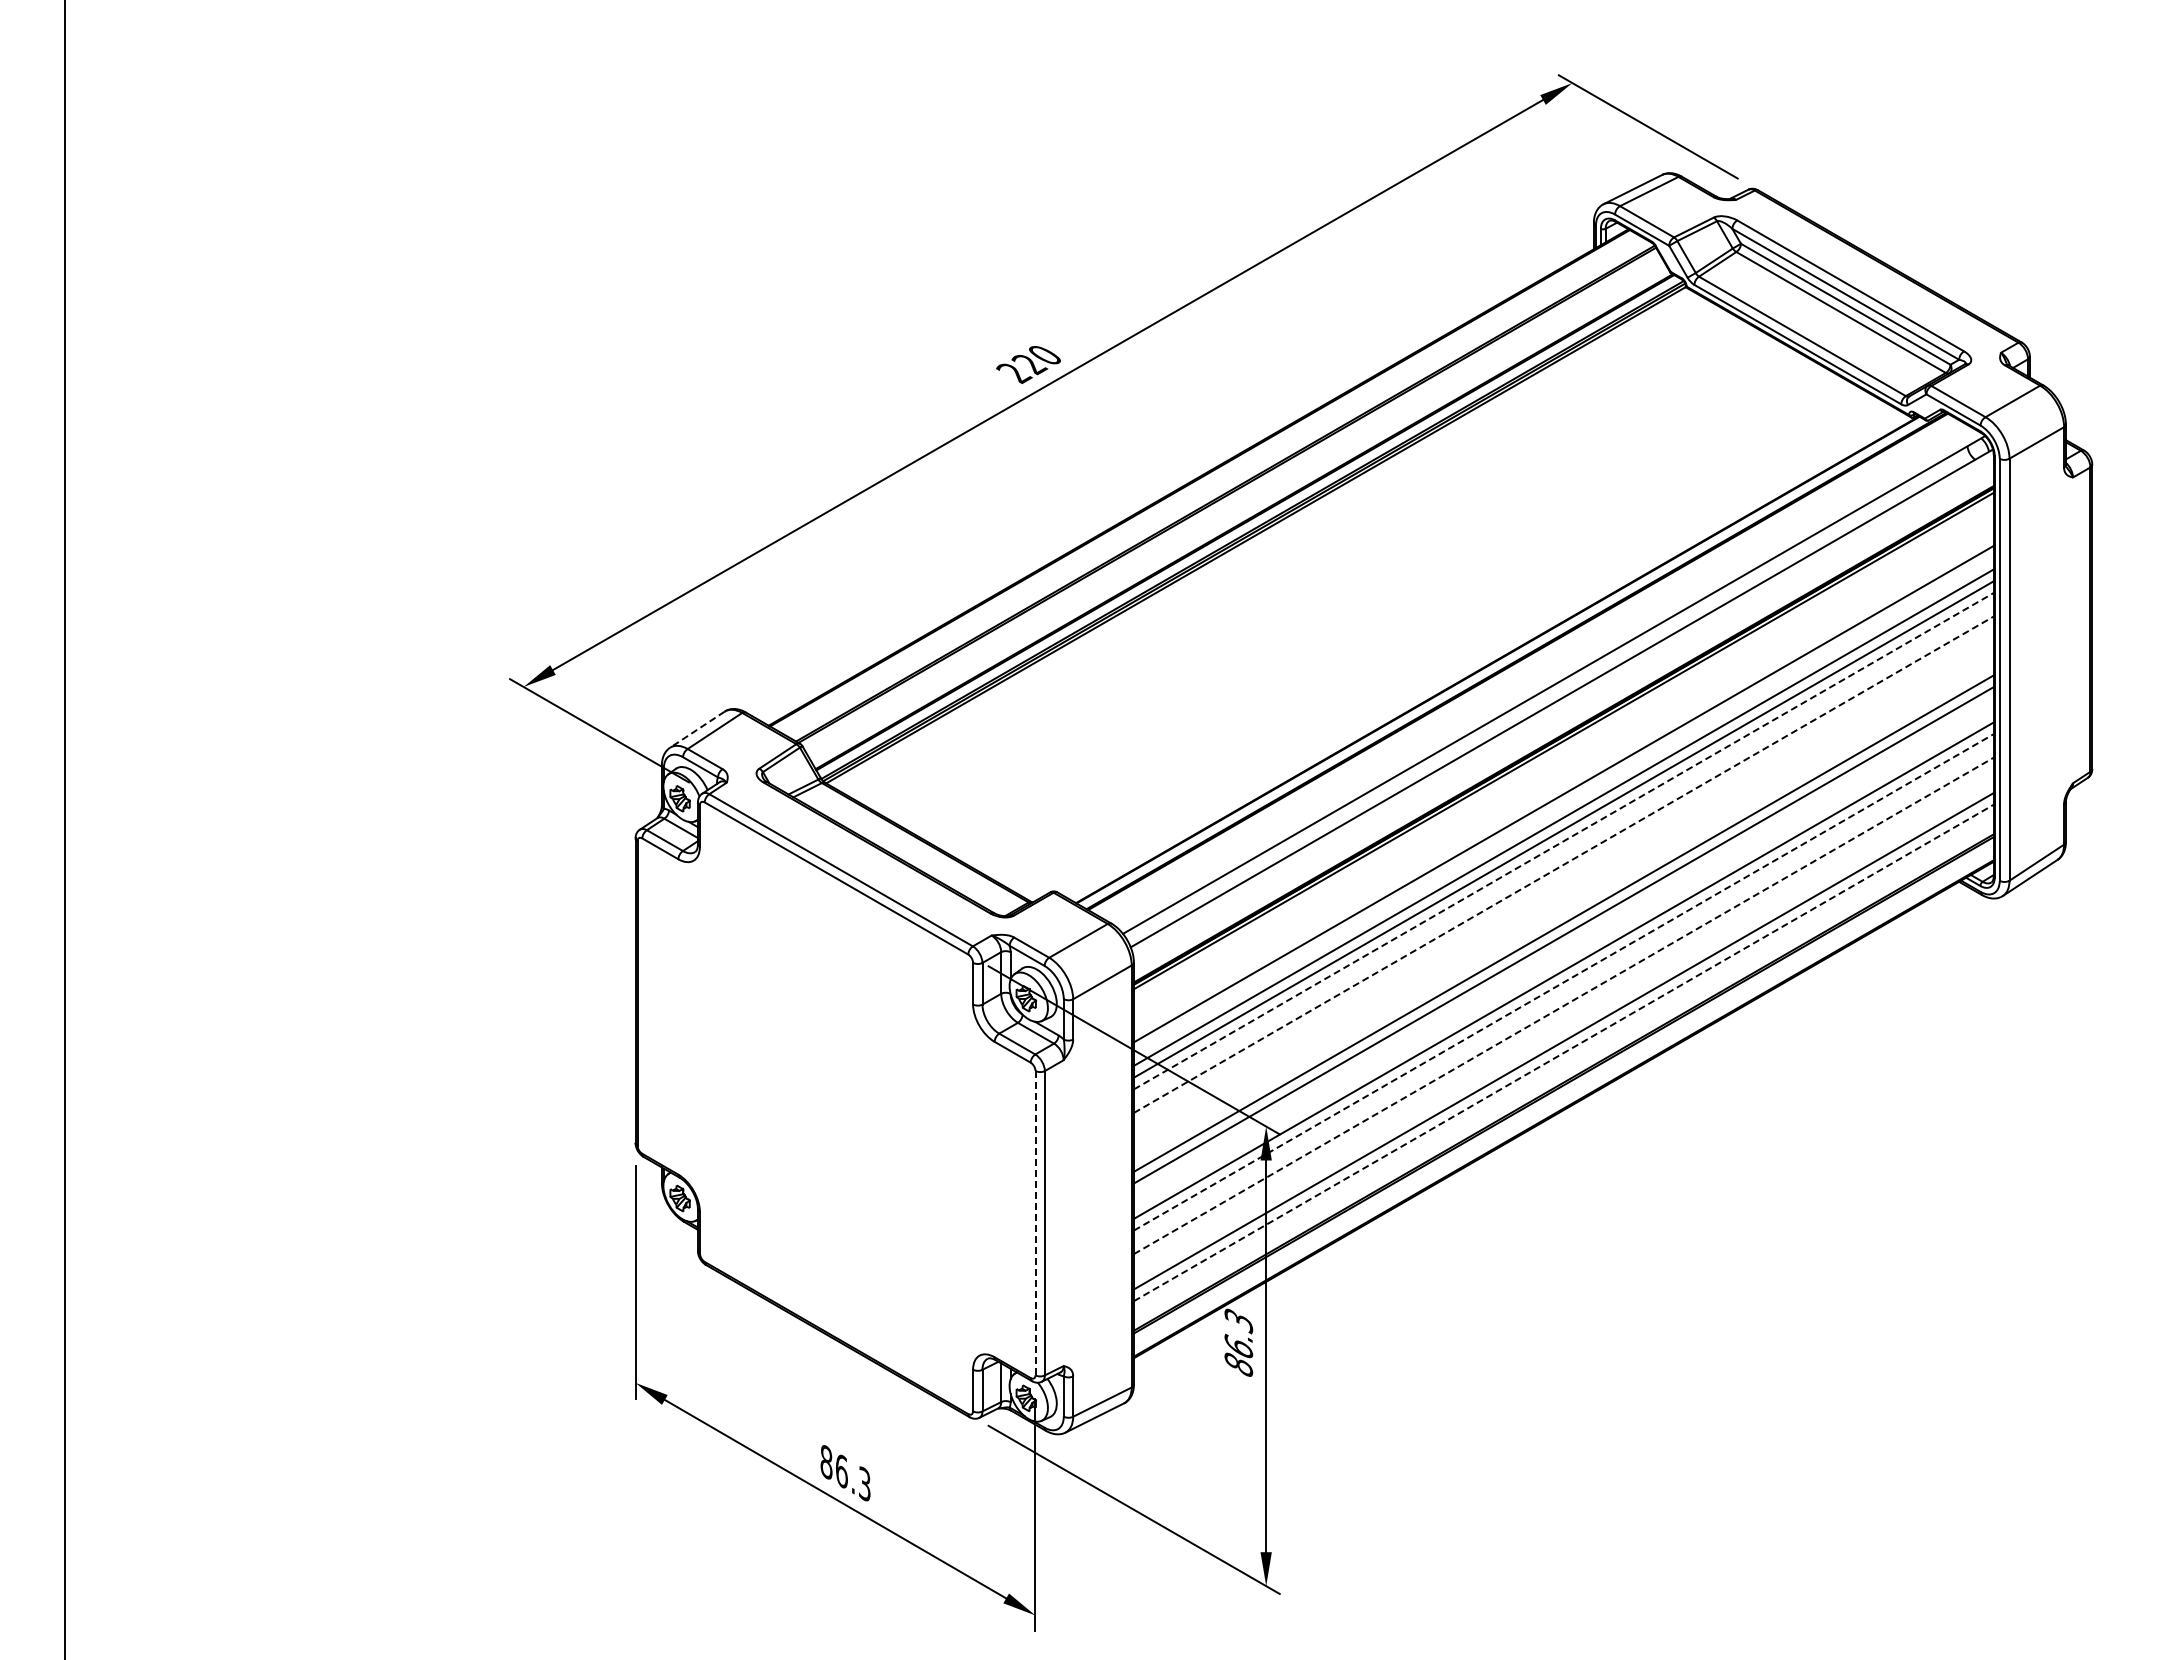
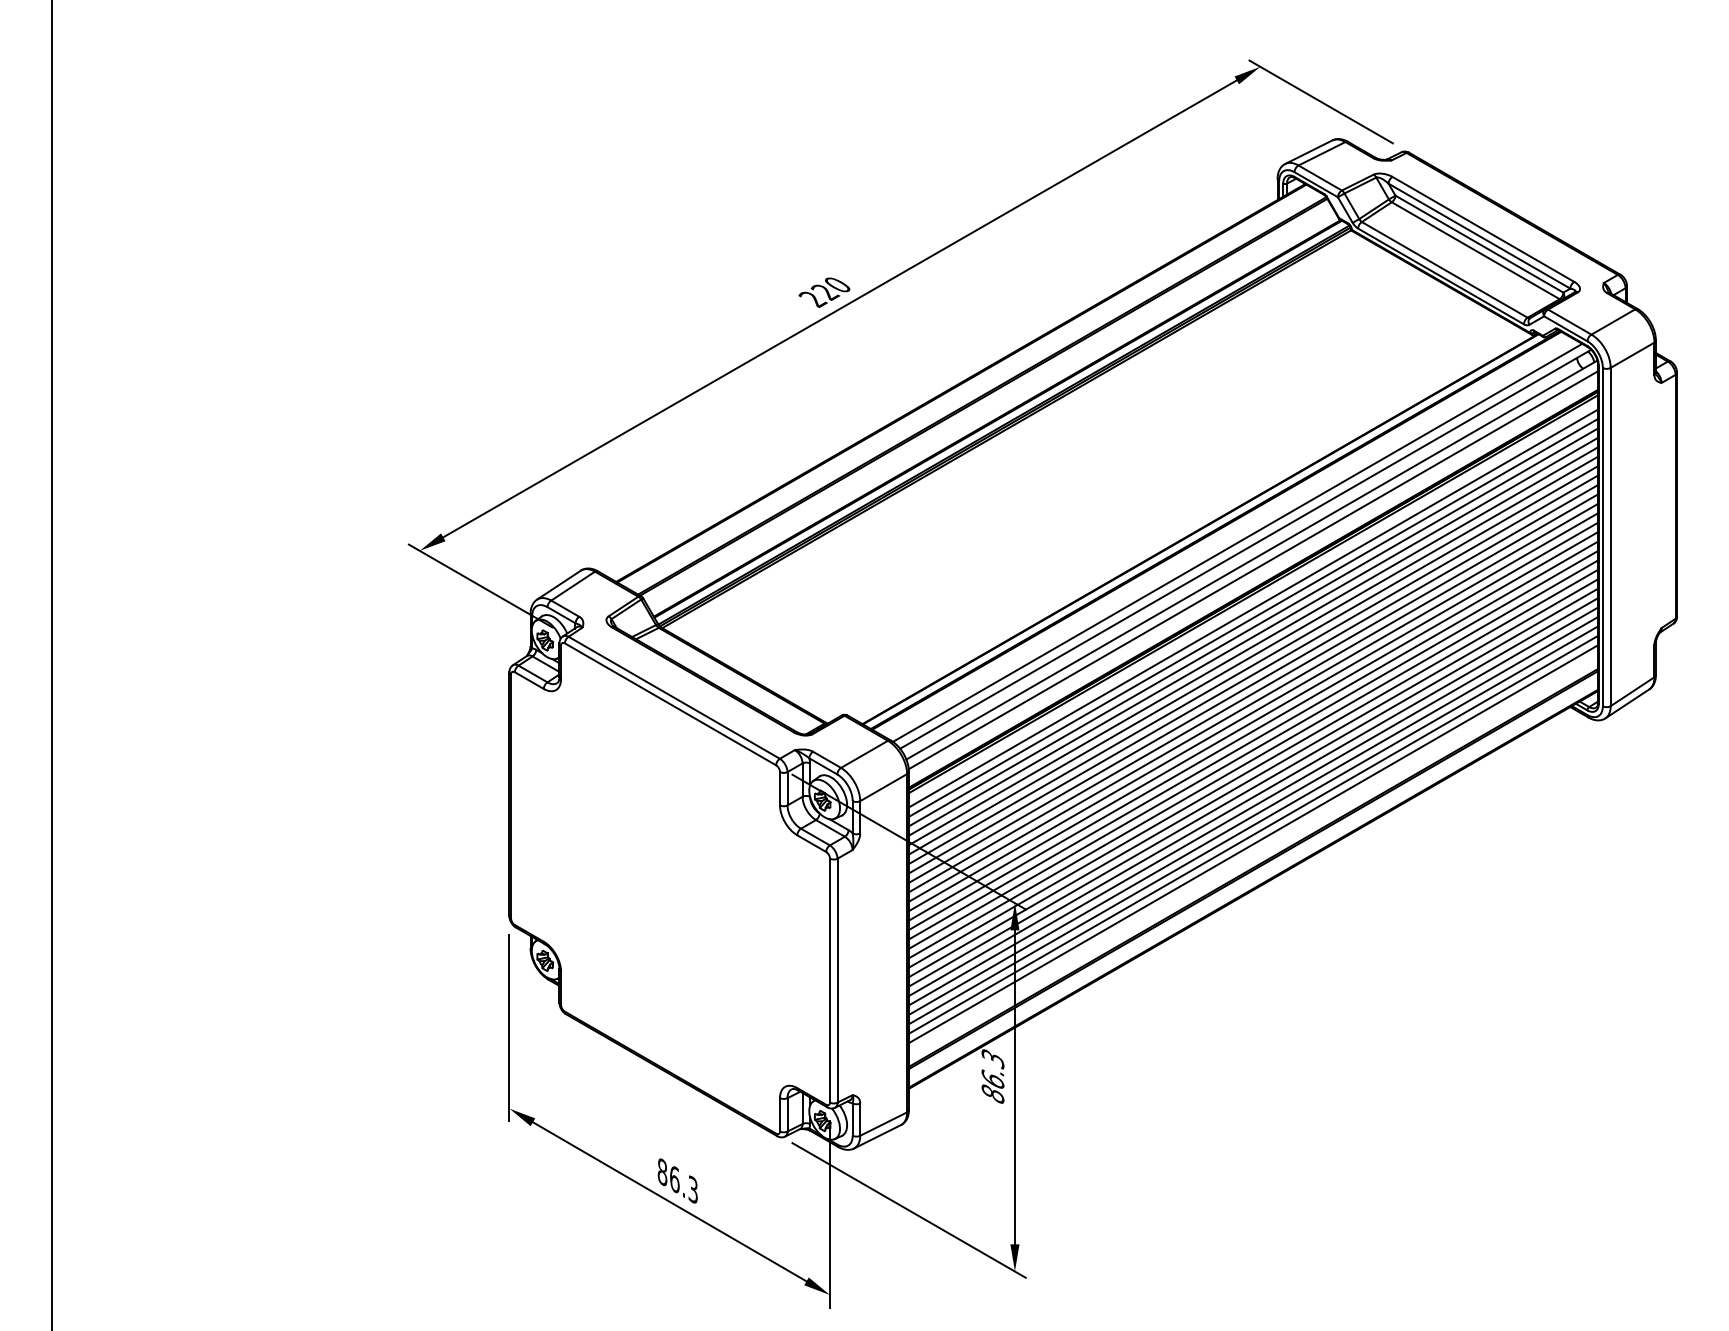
line: (1544, 676) -> (1237, 542), added
line: (1563, 710) -> (1253, 569), added
line: (697, 729) -> (559, 584), dashed -> solid
line: (1563, 758) -> (1253, 608), added
line: (1563, 770) -> (1253, 617), added
line: (1563, 782) -> (1253, 627), added
line: (1563, 805) -> (1253, 645), added
line: (1564, 840) -> (1254, 673), dashed -> solid
line: (1563, 852) -> (1253, 683), added
line: (1564, 864) -> (1254, 693), dashed -> solid
line: (1563, 876) -> (1253, 702), added
line: (1563, 888) -> (1253, 712), added
line: (1563, 899) -> (1253, 721), added
line: (1563, 911) -> (1253, 730), added
line: (1563, 946) -> (1253, 758), added
line: (1563, 958) -> (1253, 768), added
line: (1564, 982) -> (1254, 787), dashed -> solid
line: (1563, 994) -> (1253, 797), added
line: (1564, 1005) -> (1254, 806), dashed -> solid
line: (1563, 1017) -> (1253, 815), added
line: (1563, 1029) -> (1253, 825), added
line: (1564, 1052) -> (1254, 843), dashed -> solid
line: (1035, 1223) -> (830, 980), dashed -> solid

